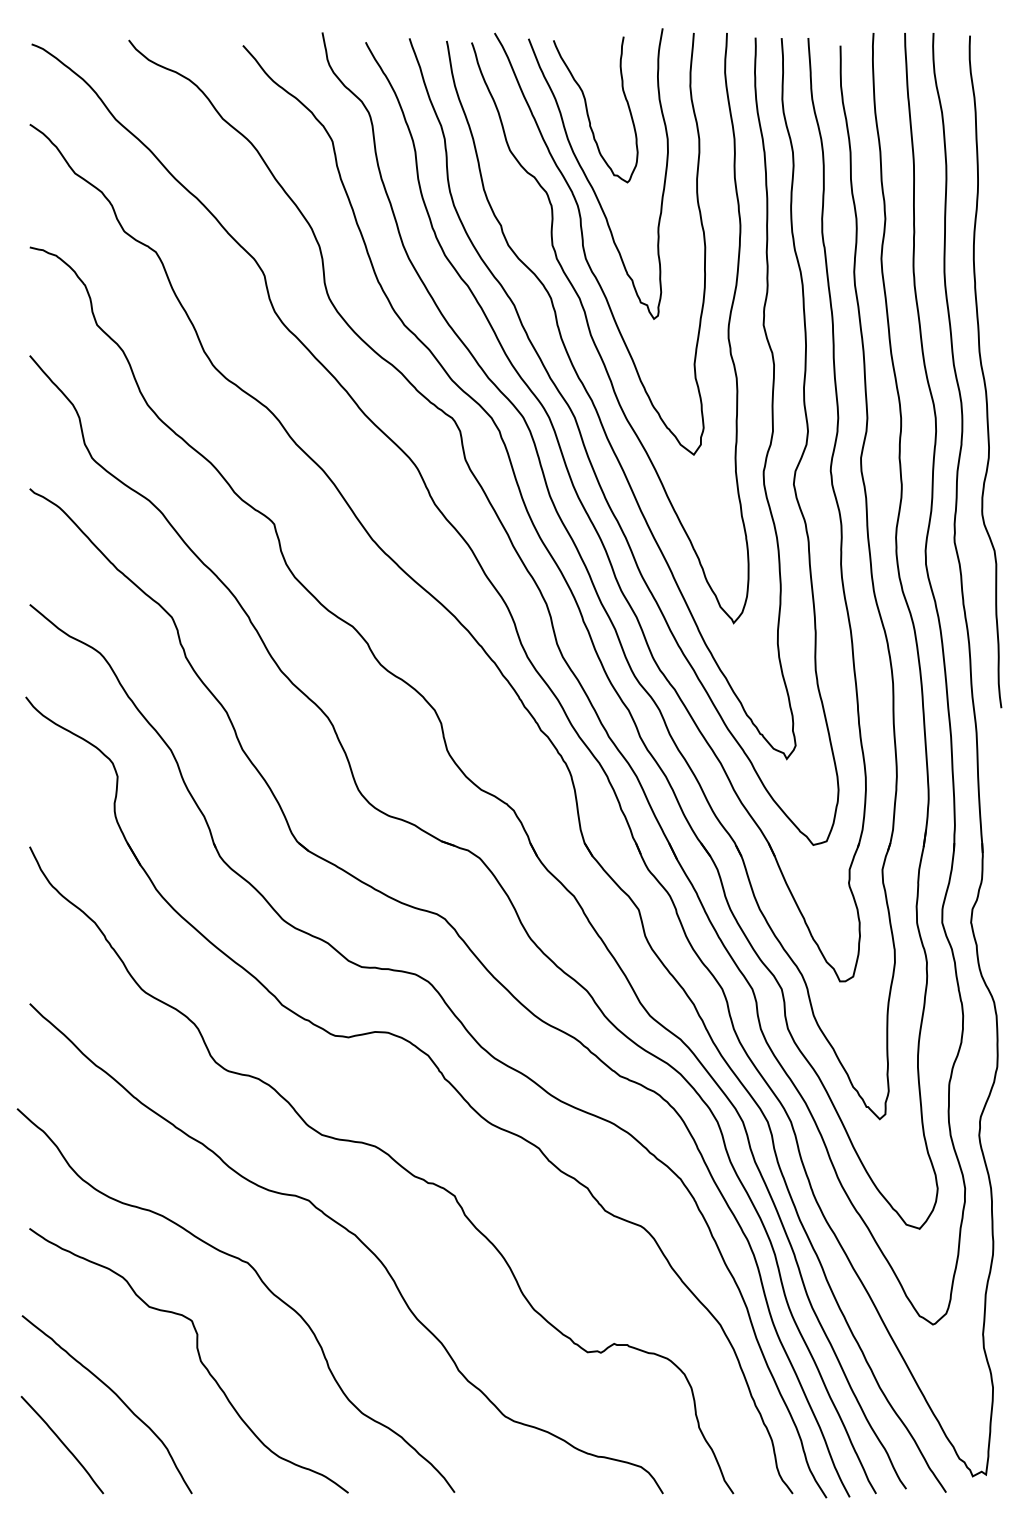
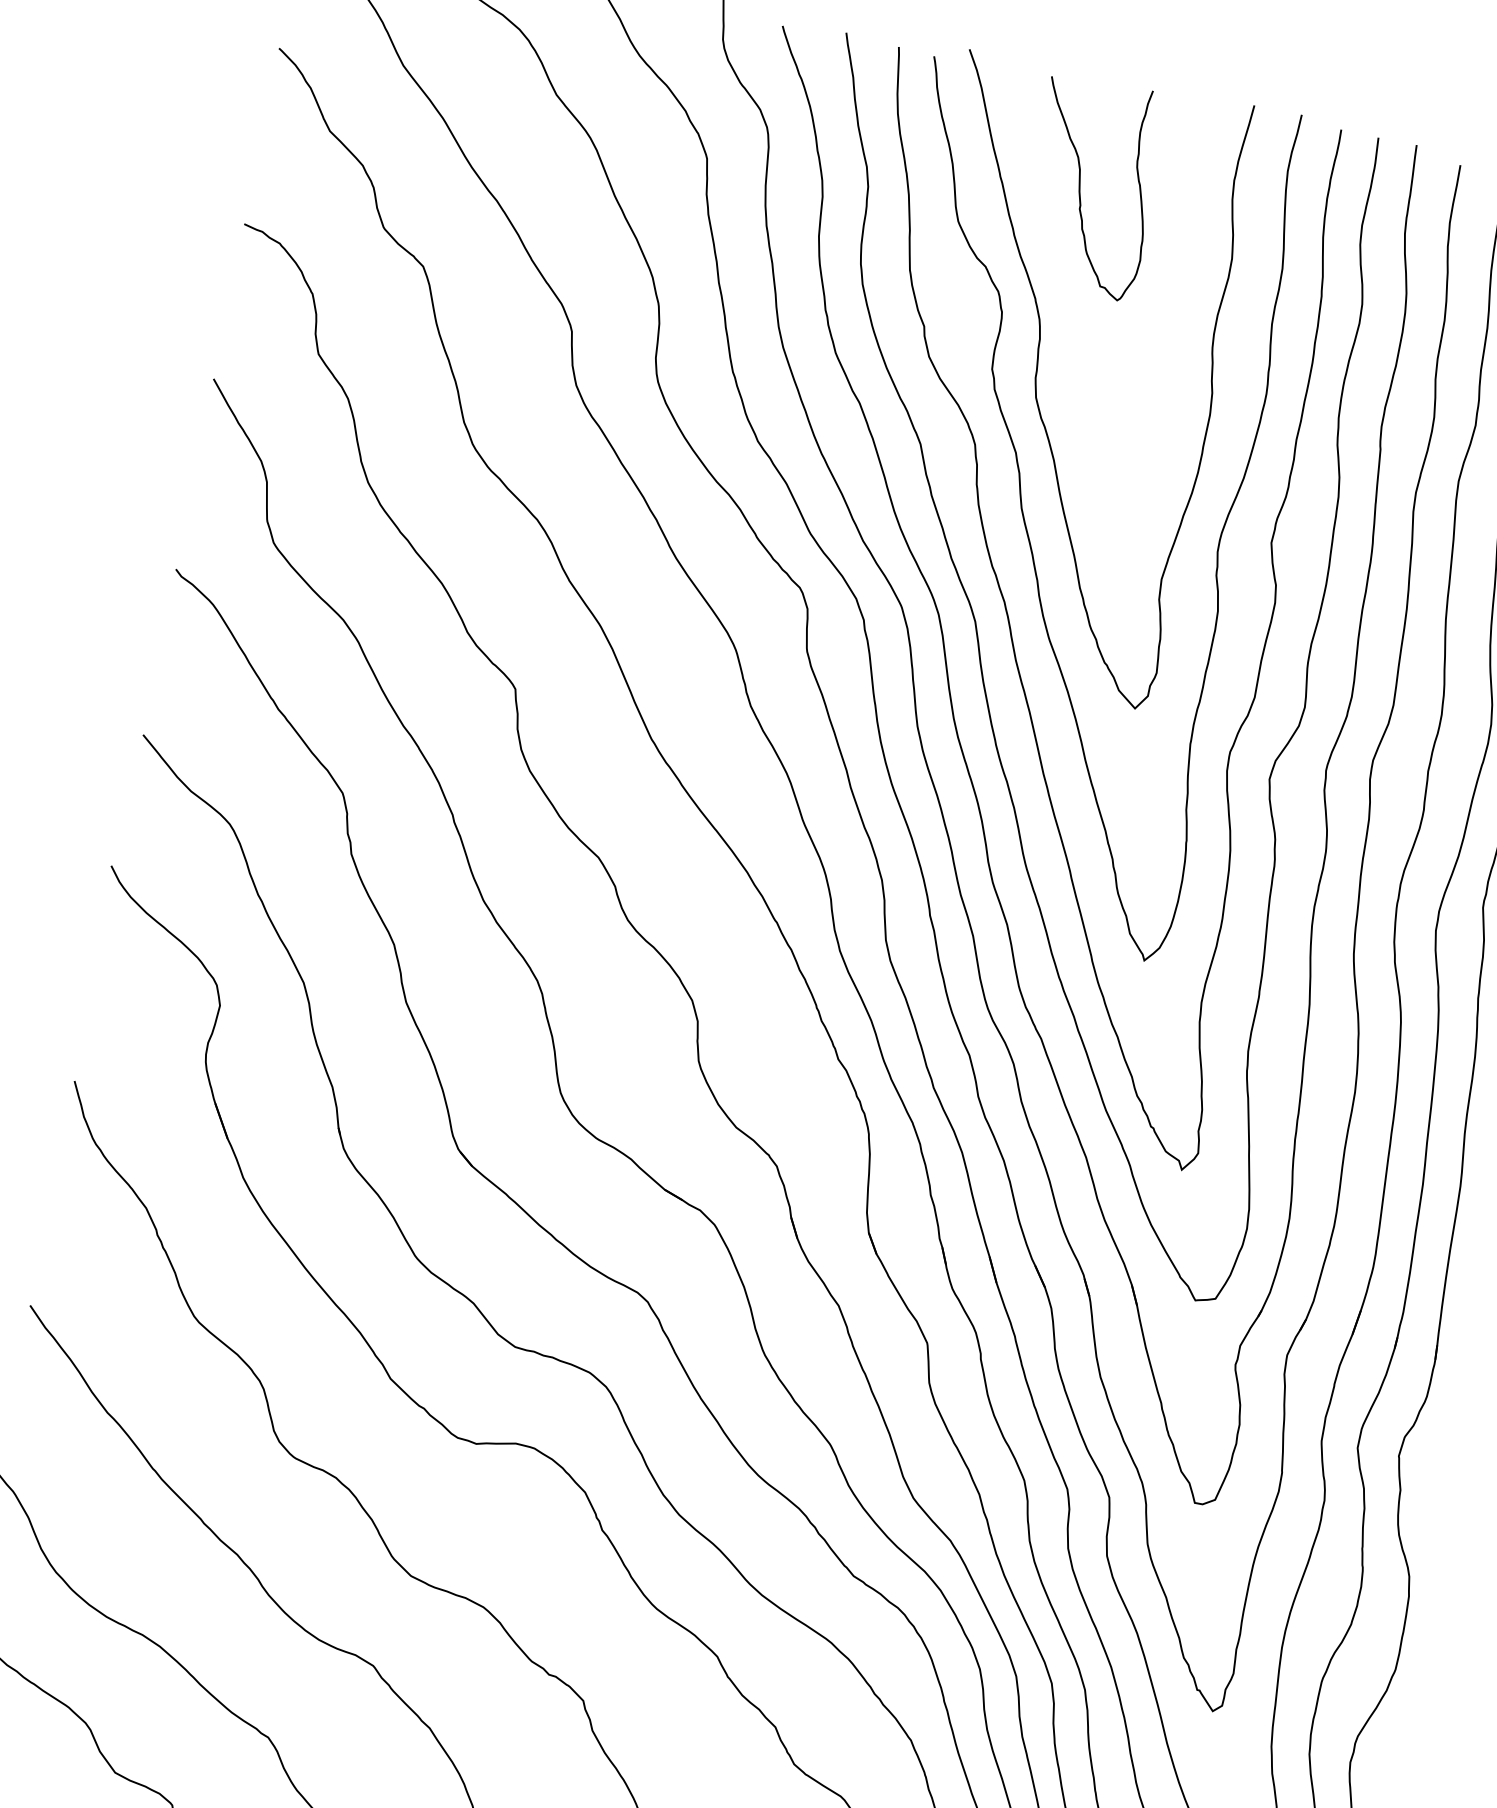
curve: (589, 180) -> (1063, 286), removed

